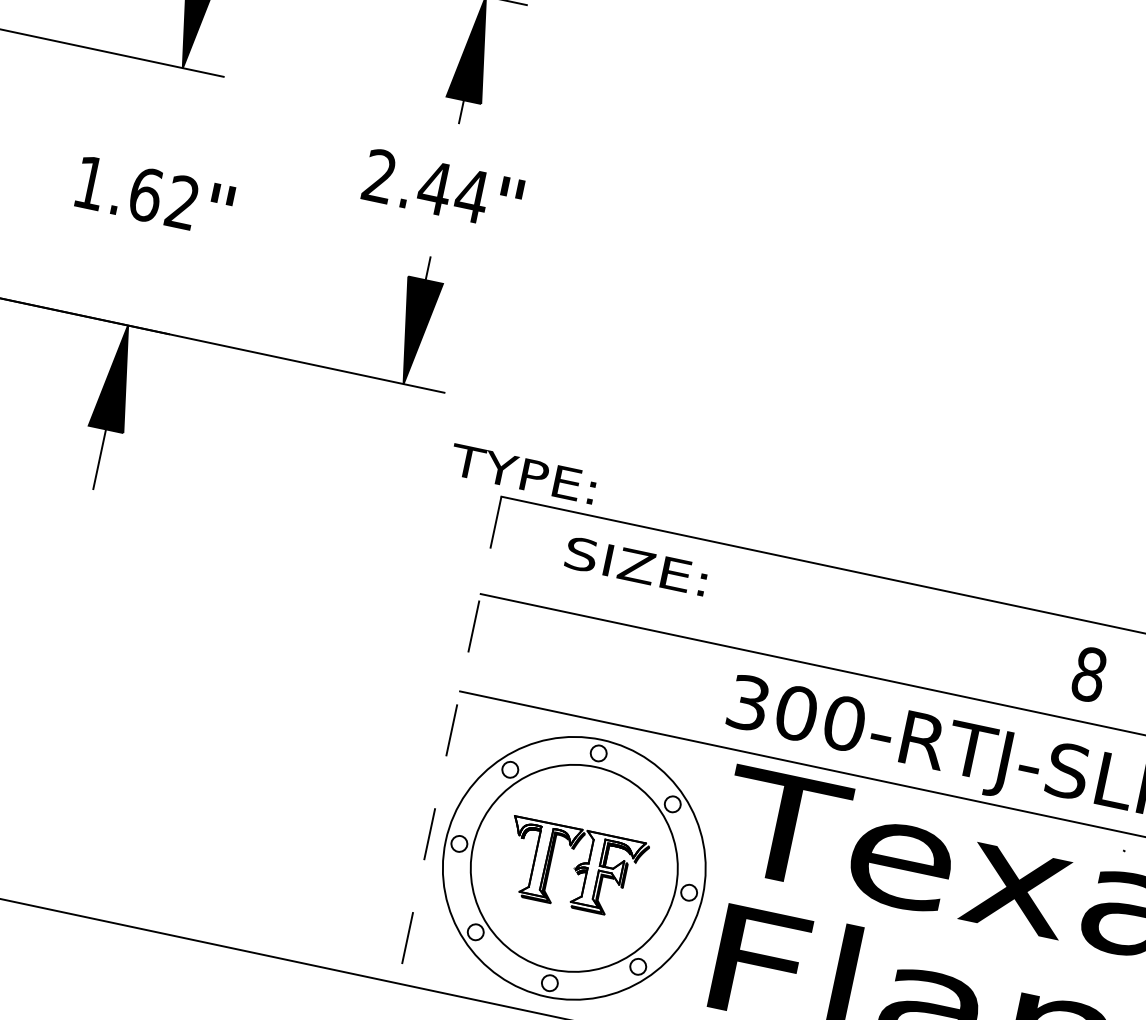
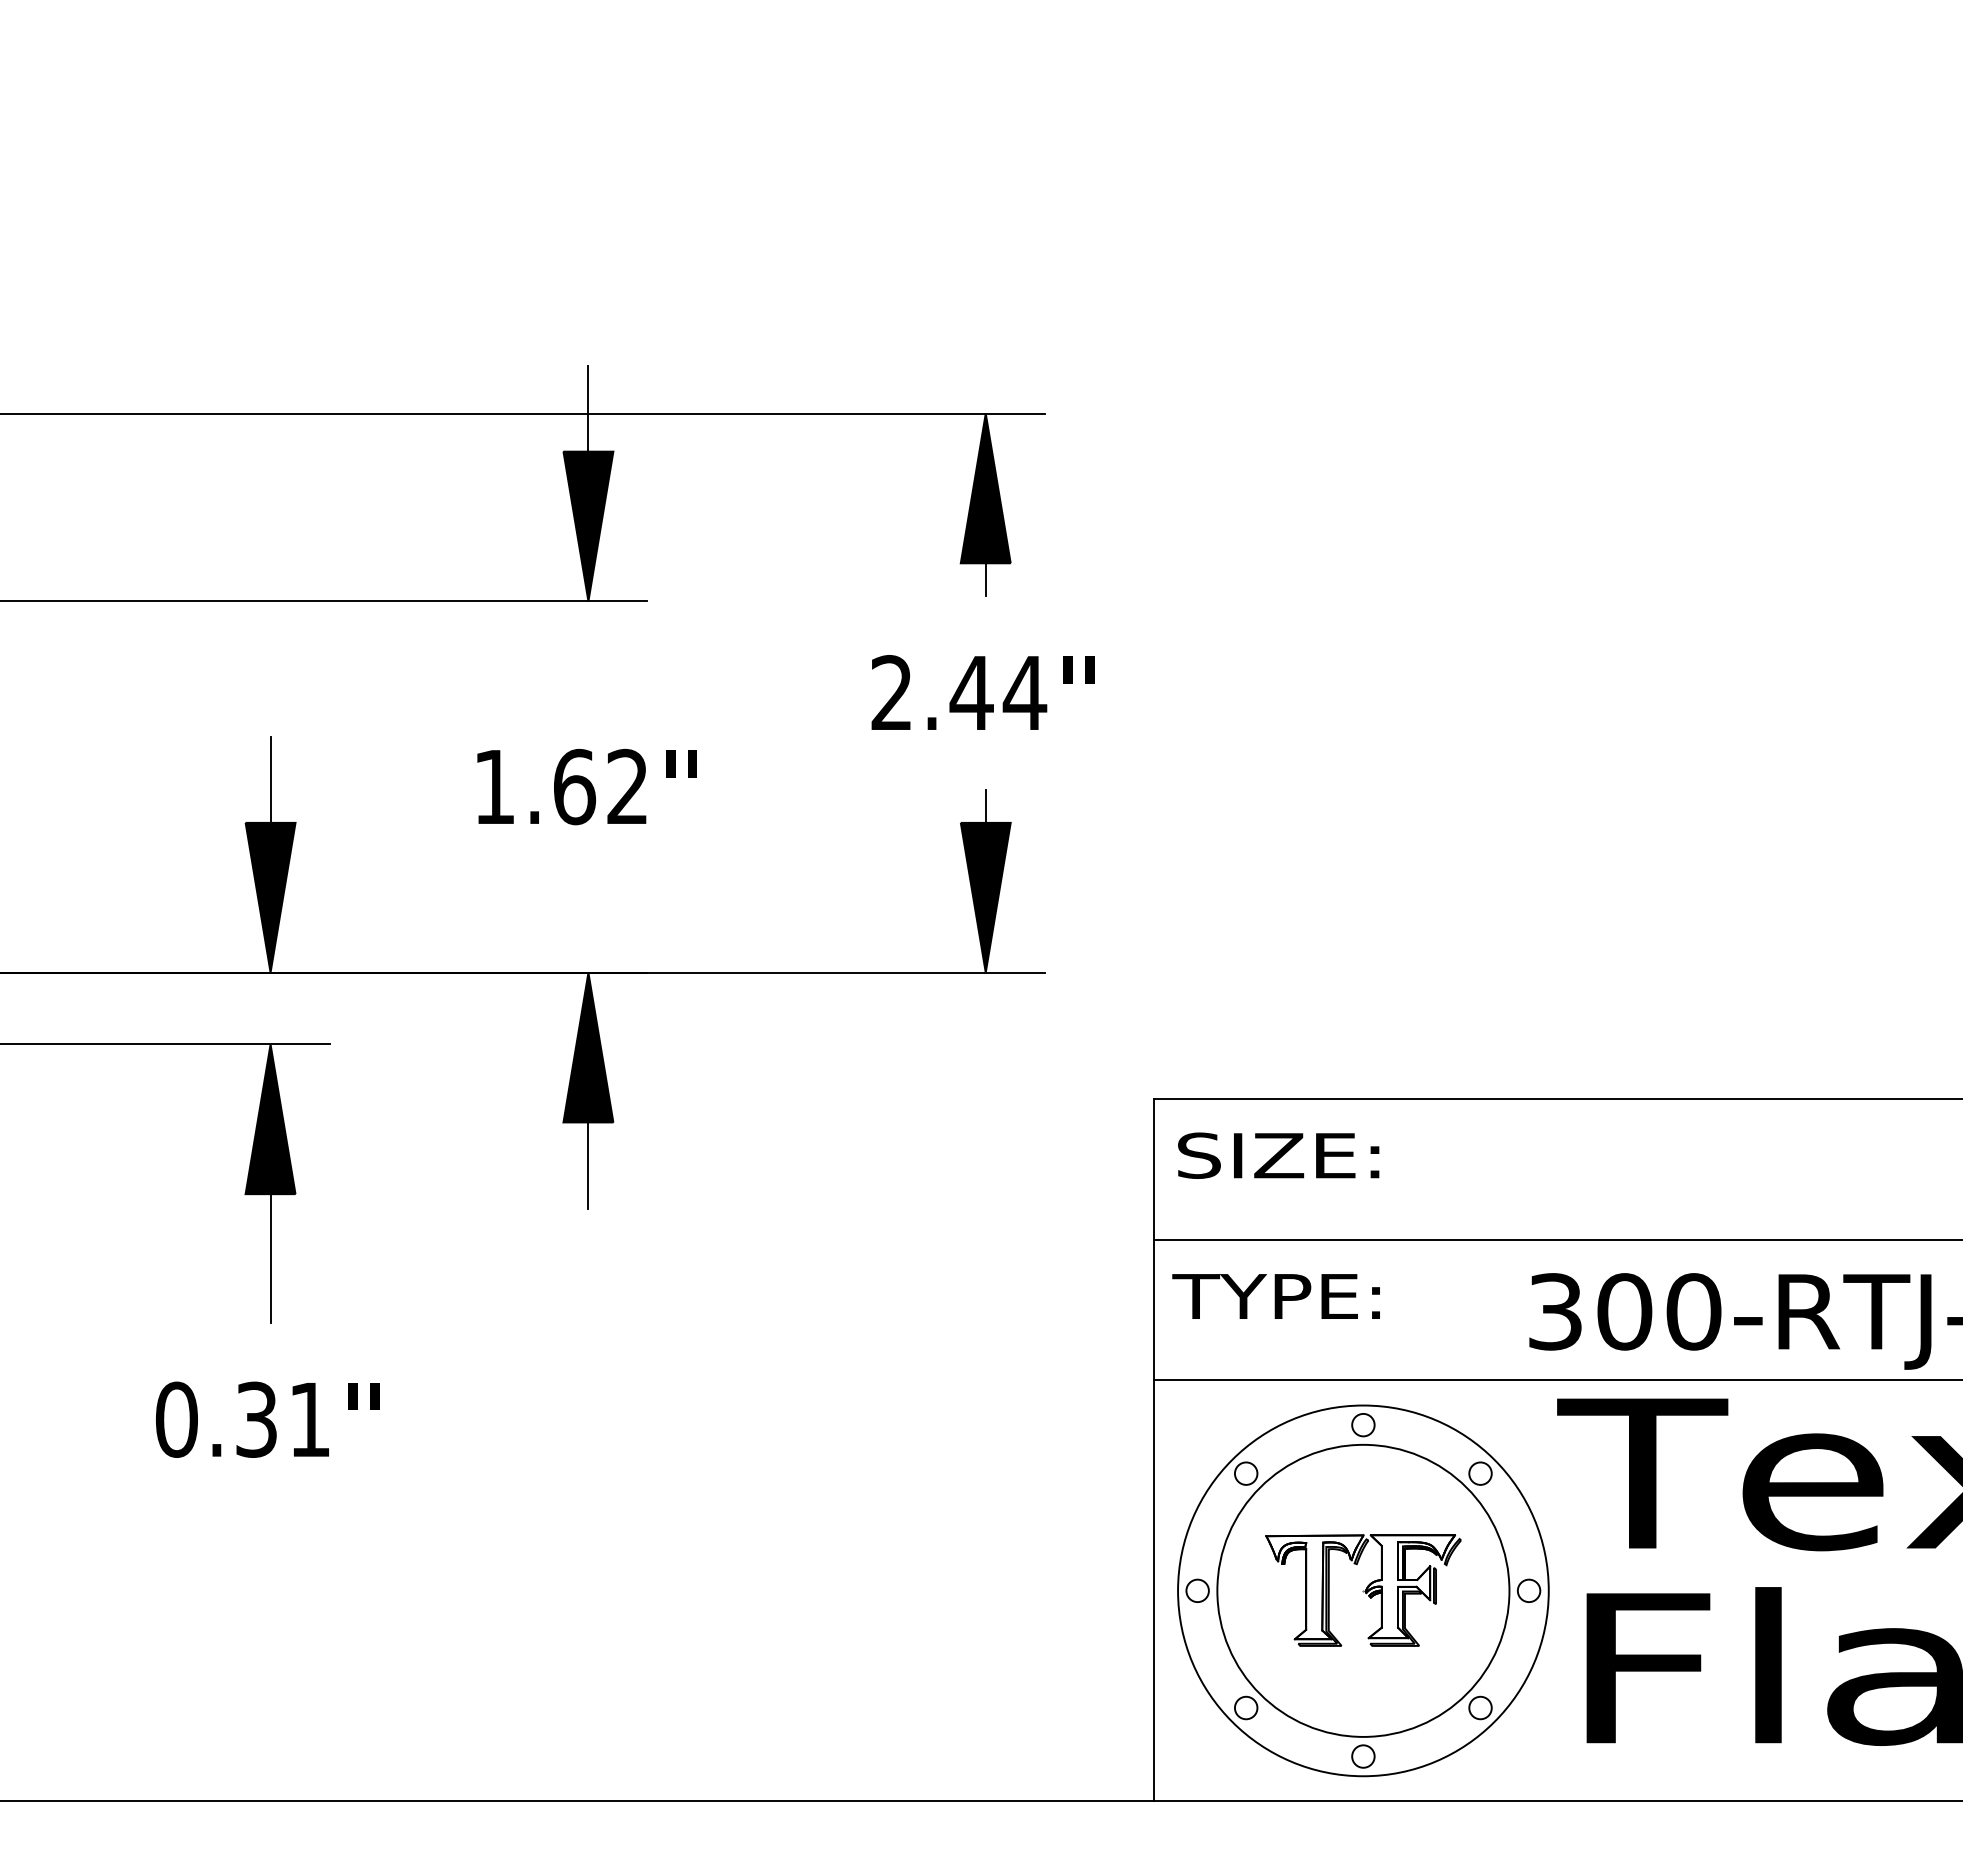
text: (522, 473) -> (1275, 1296), moved
text: (636, 566) -> (1278, 1155), moved
line: (449, 740) -> (1153, 1450), dashed -> solid

